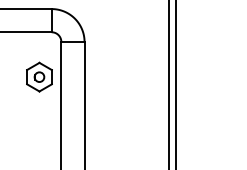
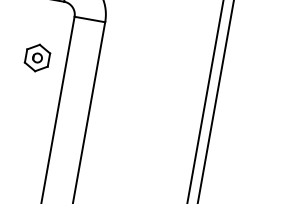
part: (39, 76) -> (37, 57), size x0.7

